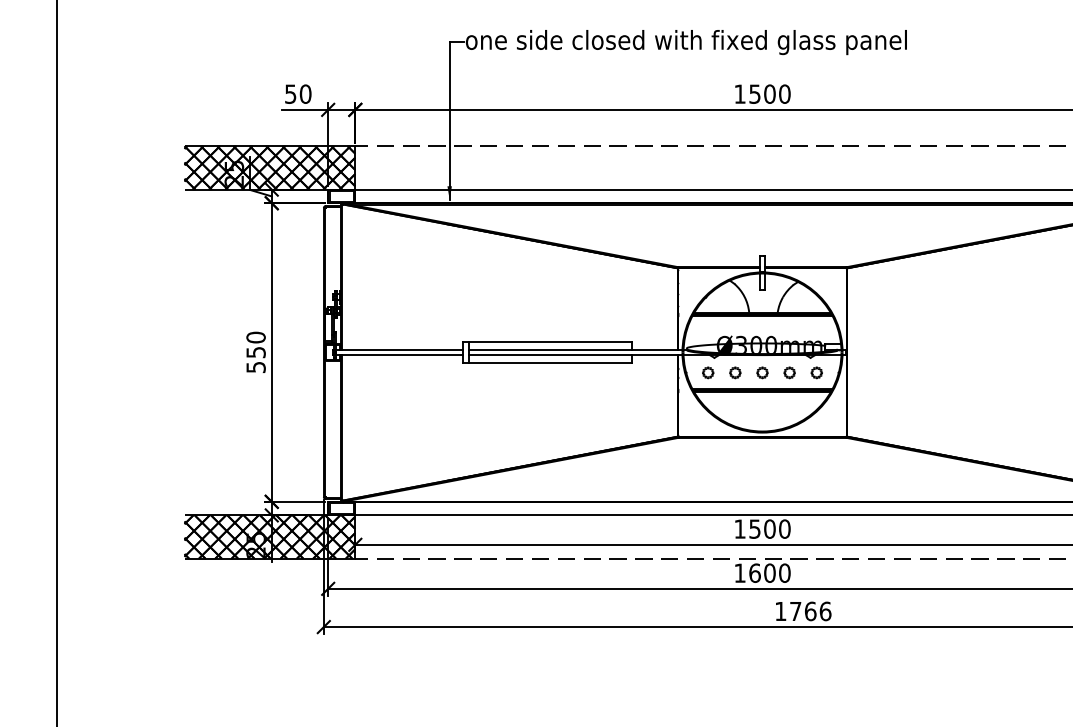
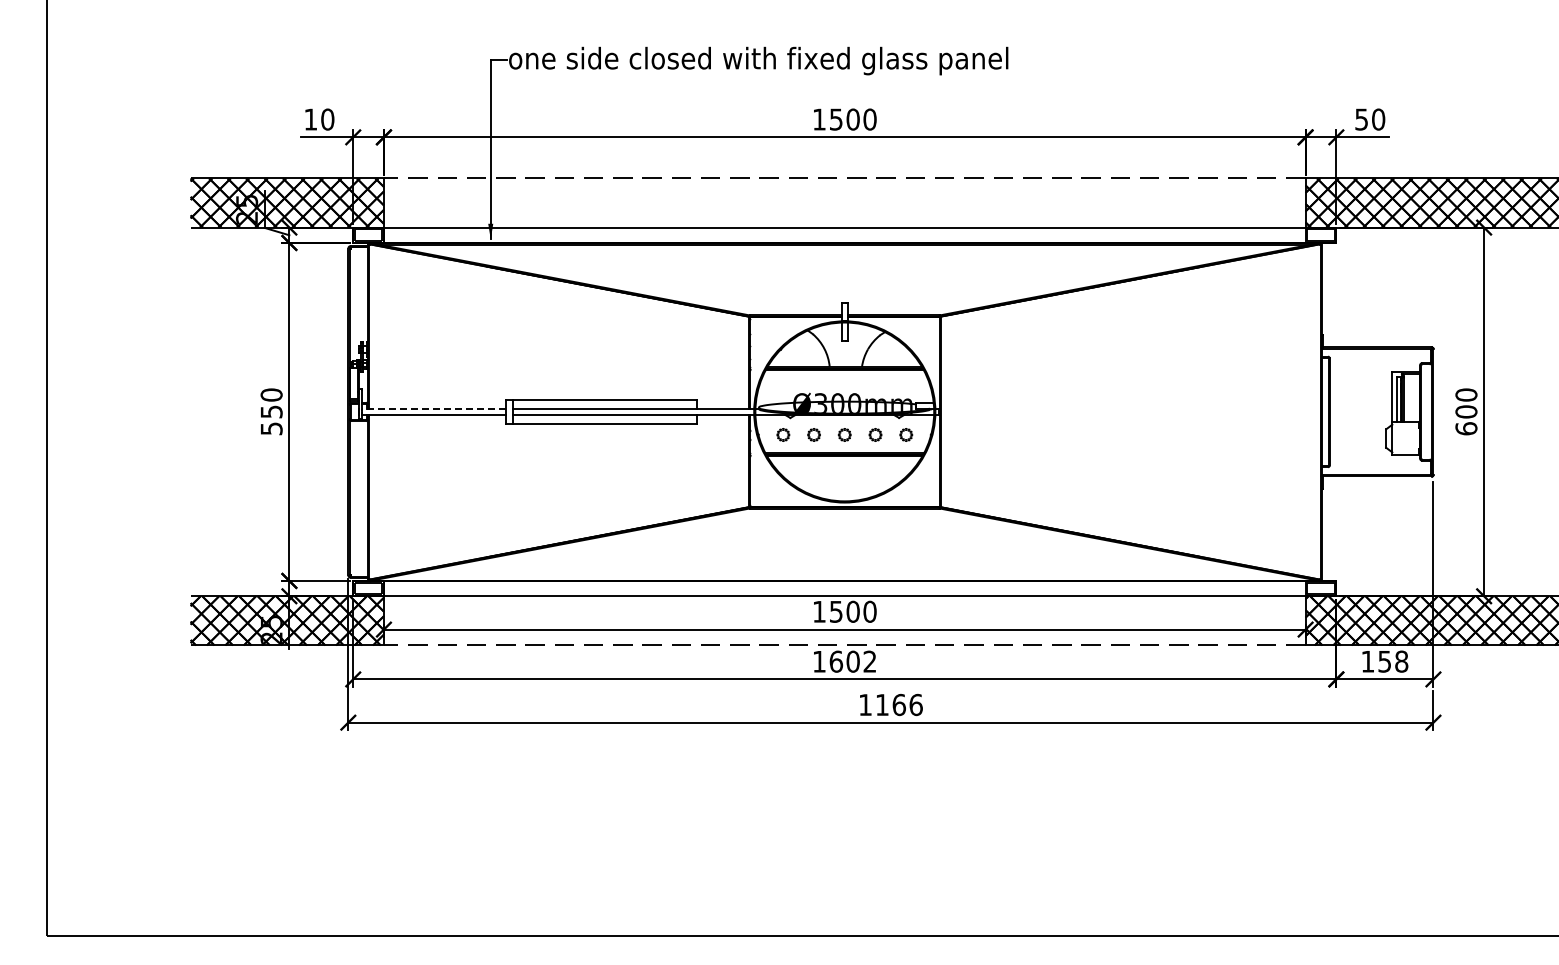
text: (290, 94) -> (310, 119), 50 -> 10
line: (399, 349) -> (433, 408), solid -> dashed
text: (784, 573) -> (869, 661), 1600 -> 1602
text: (795, 611) -> (882, 704), 1766 -> 1166

